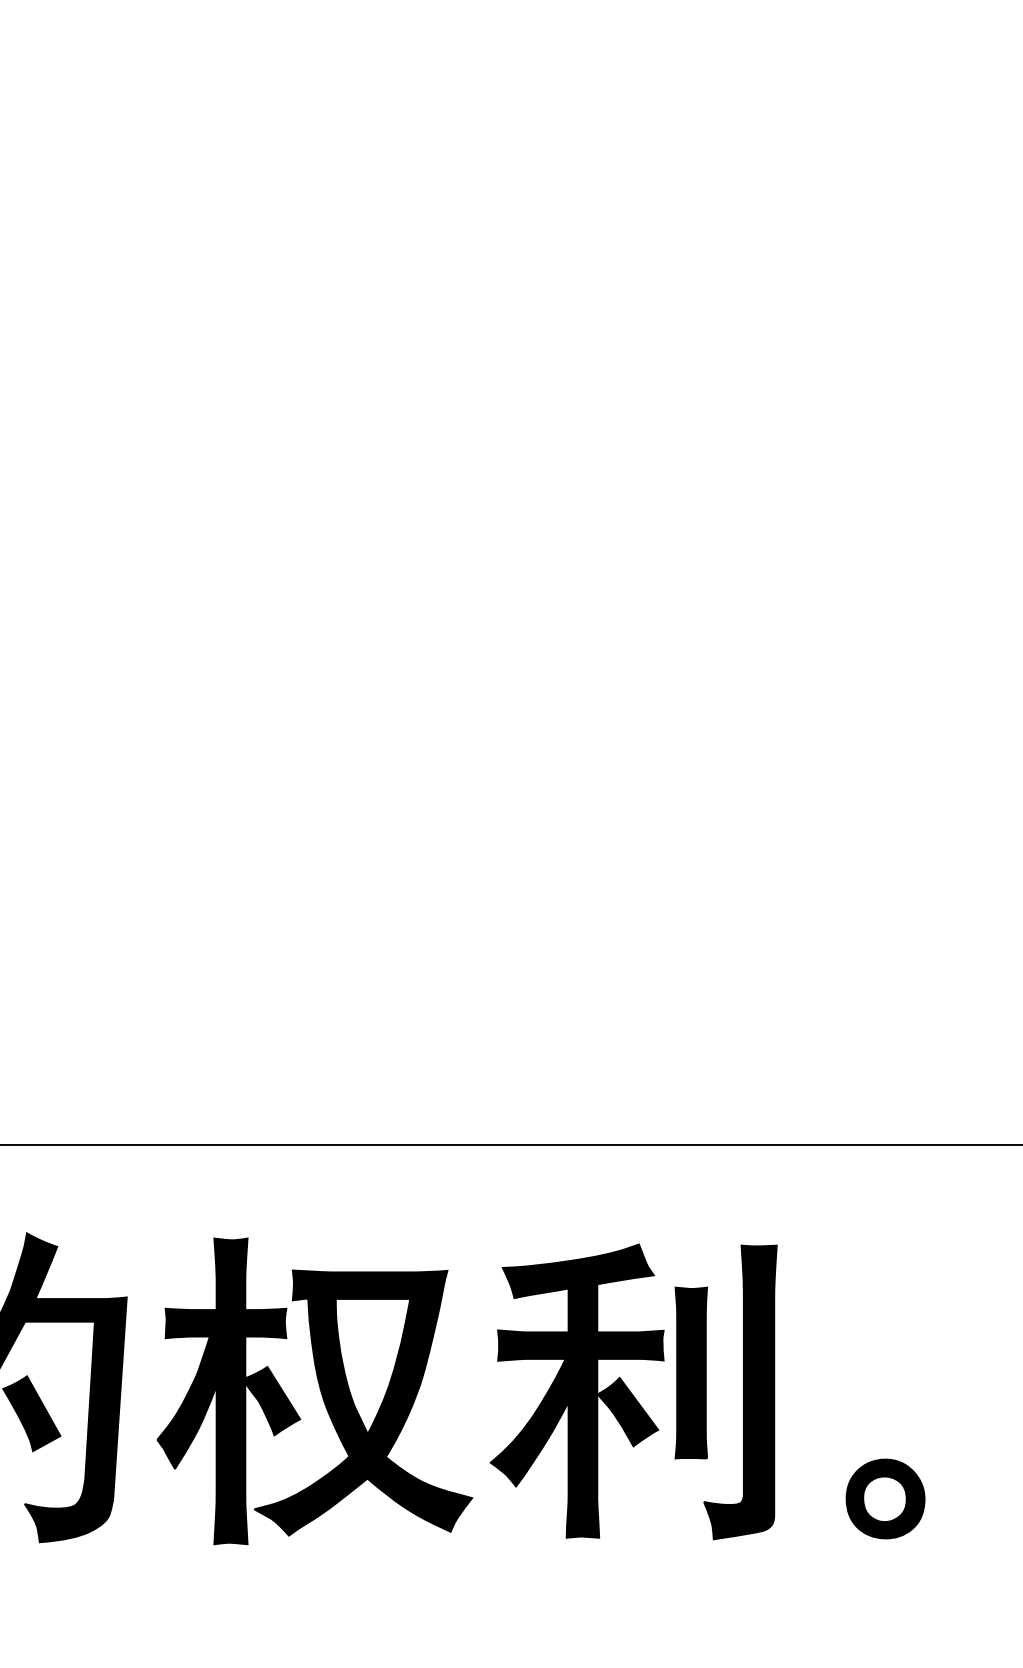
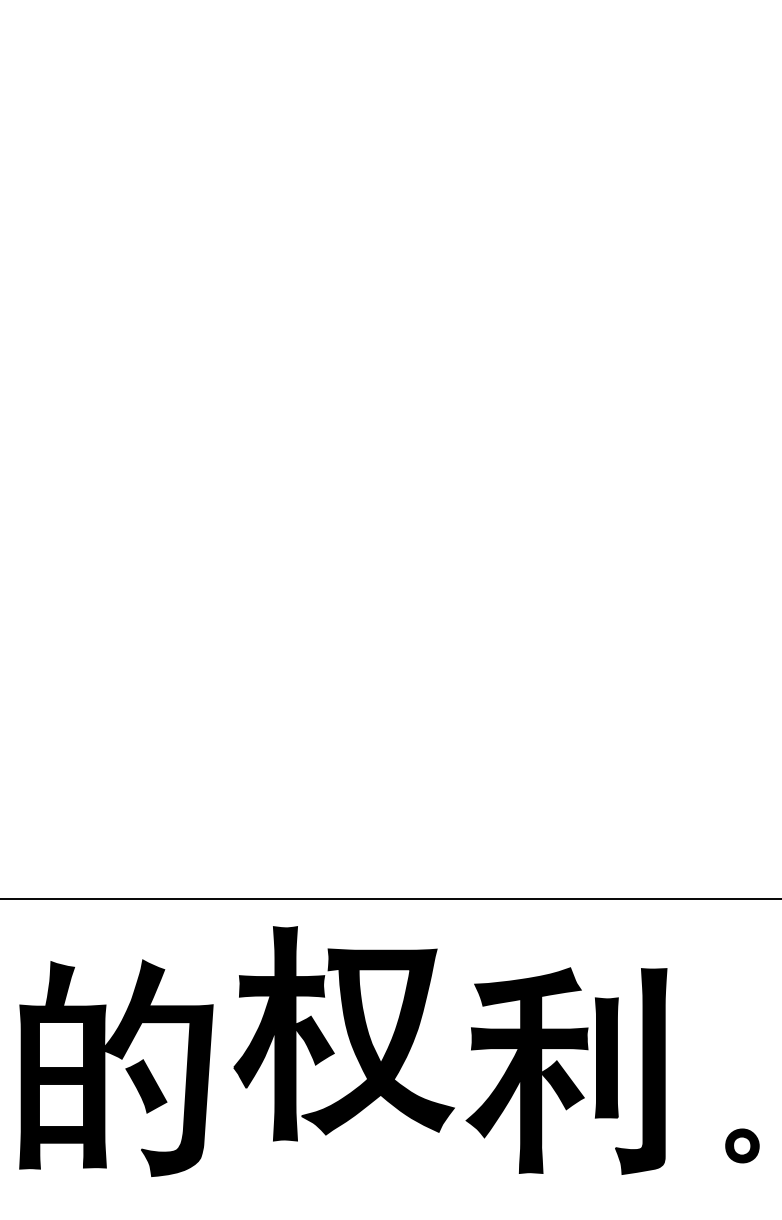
part: (314, 1390) -> (343, 1033), moved
part: (885, 1498) -> (742, 1145), size x0.6

